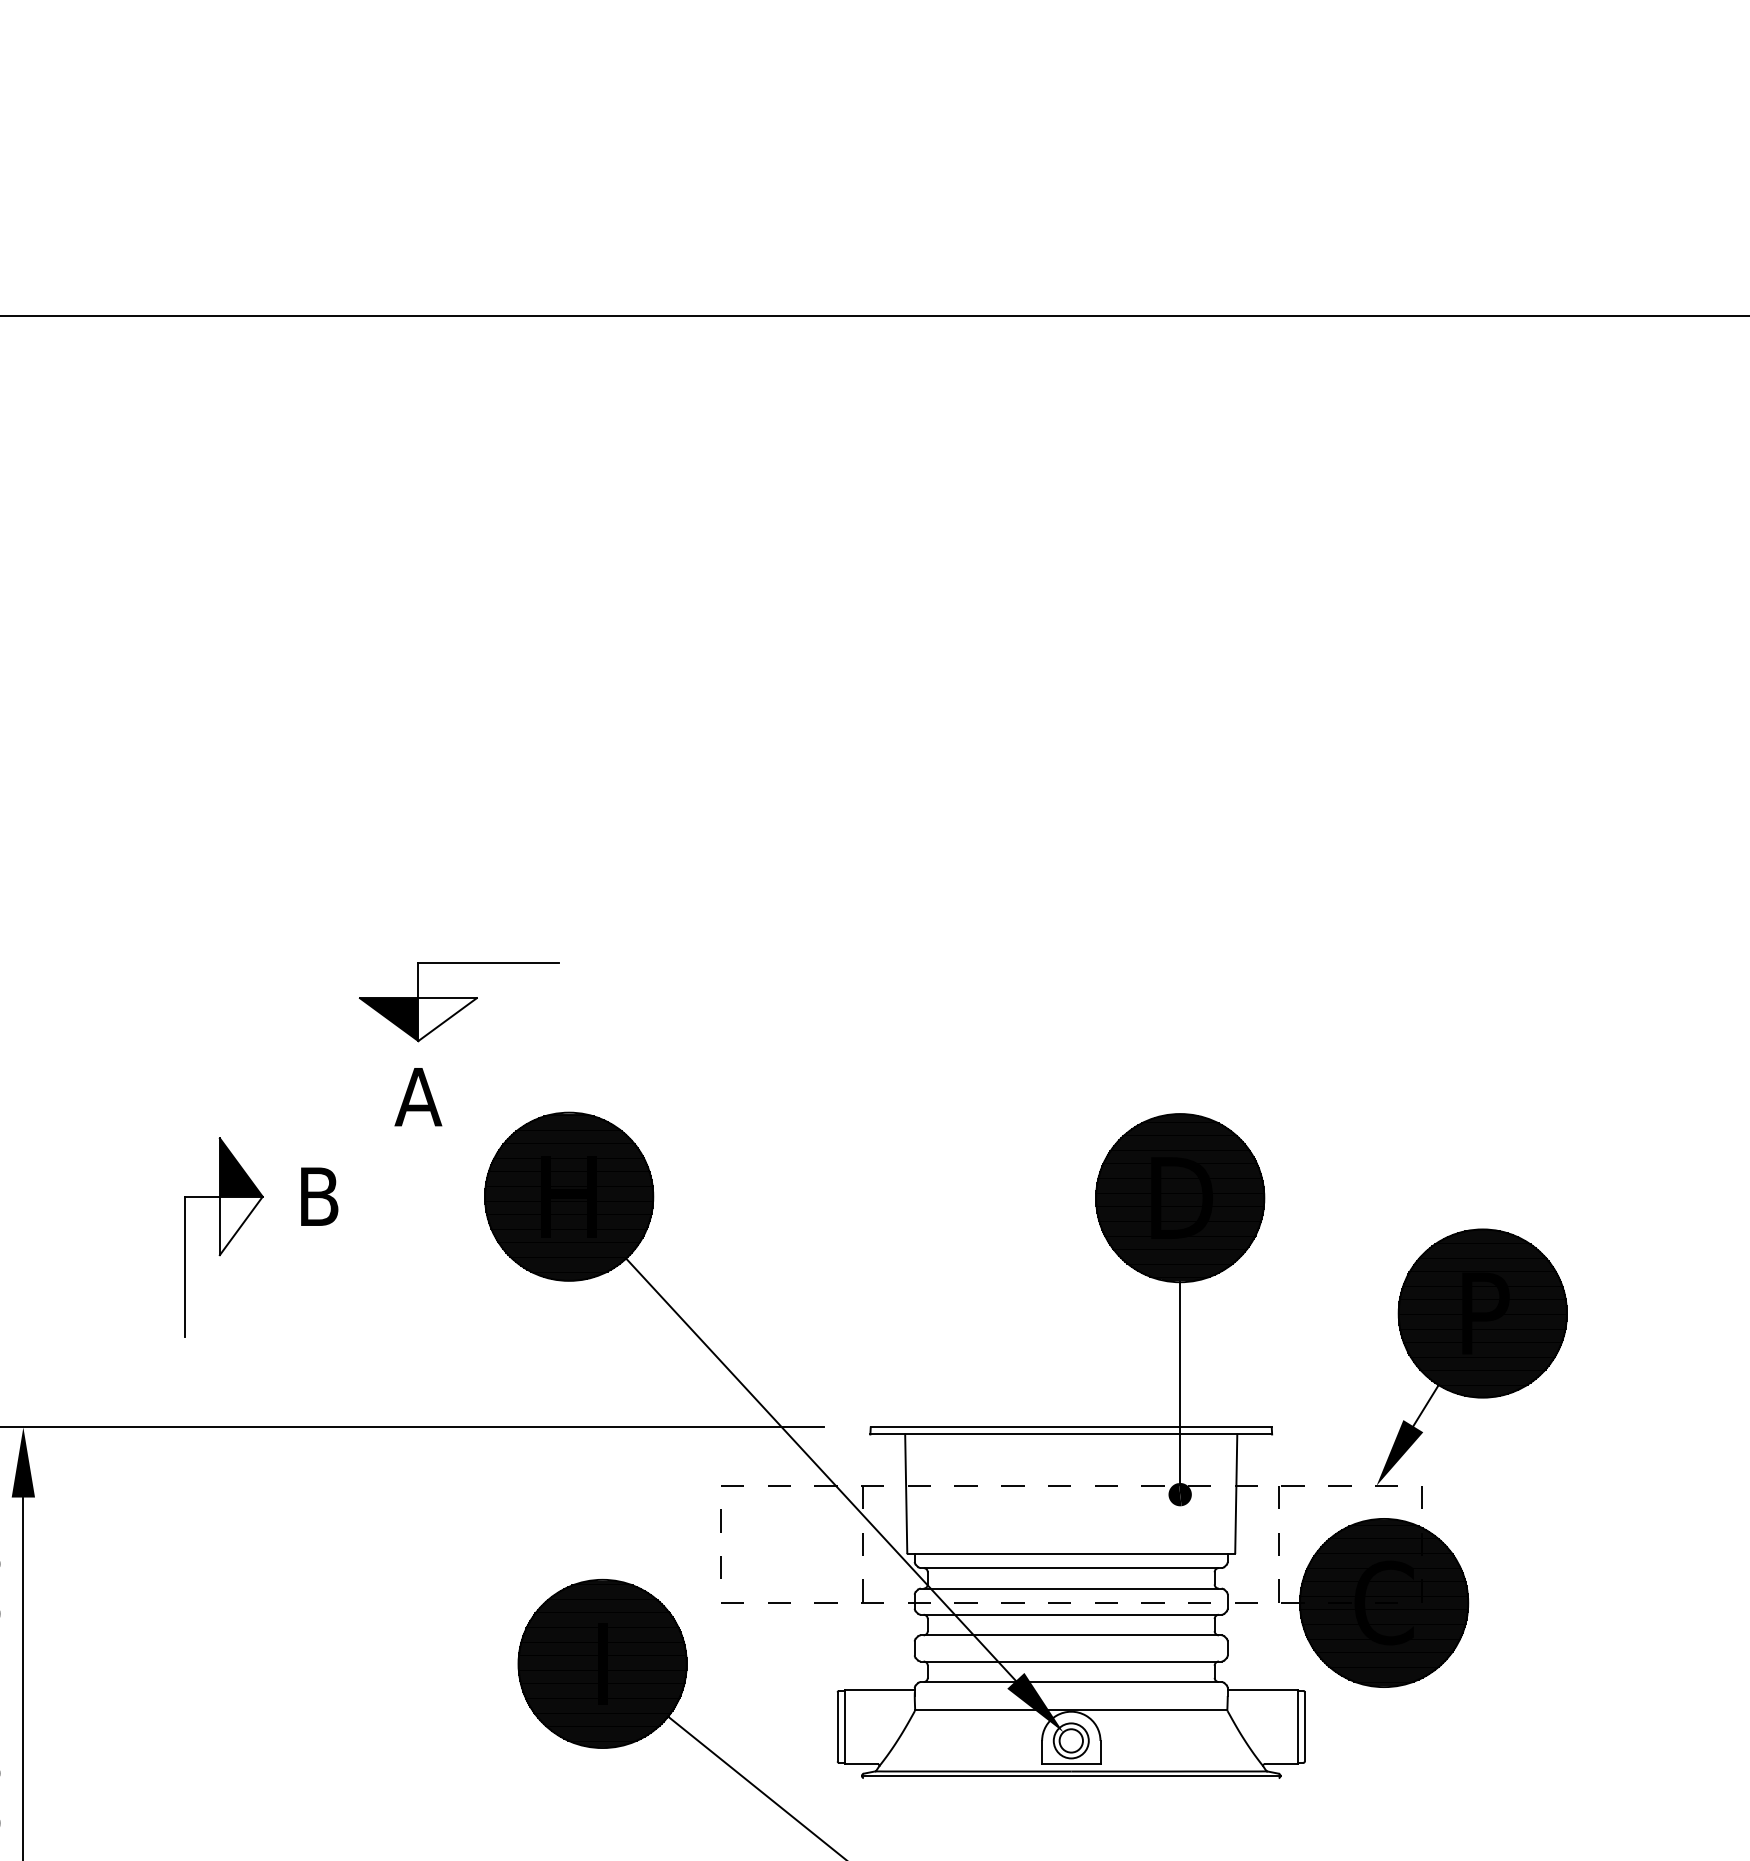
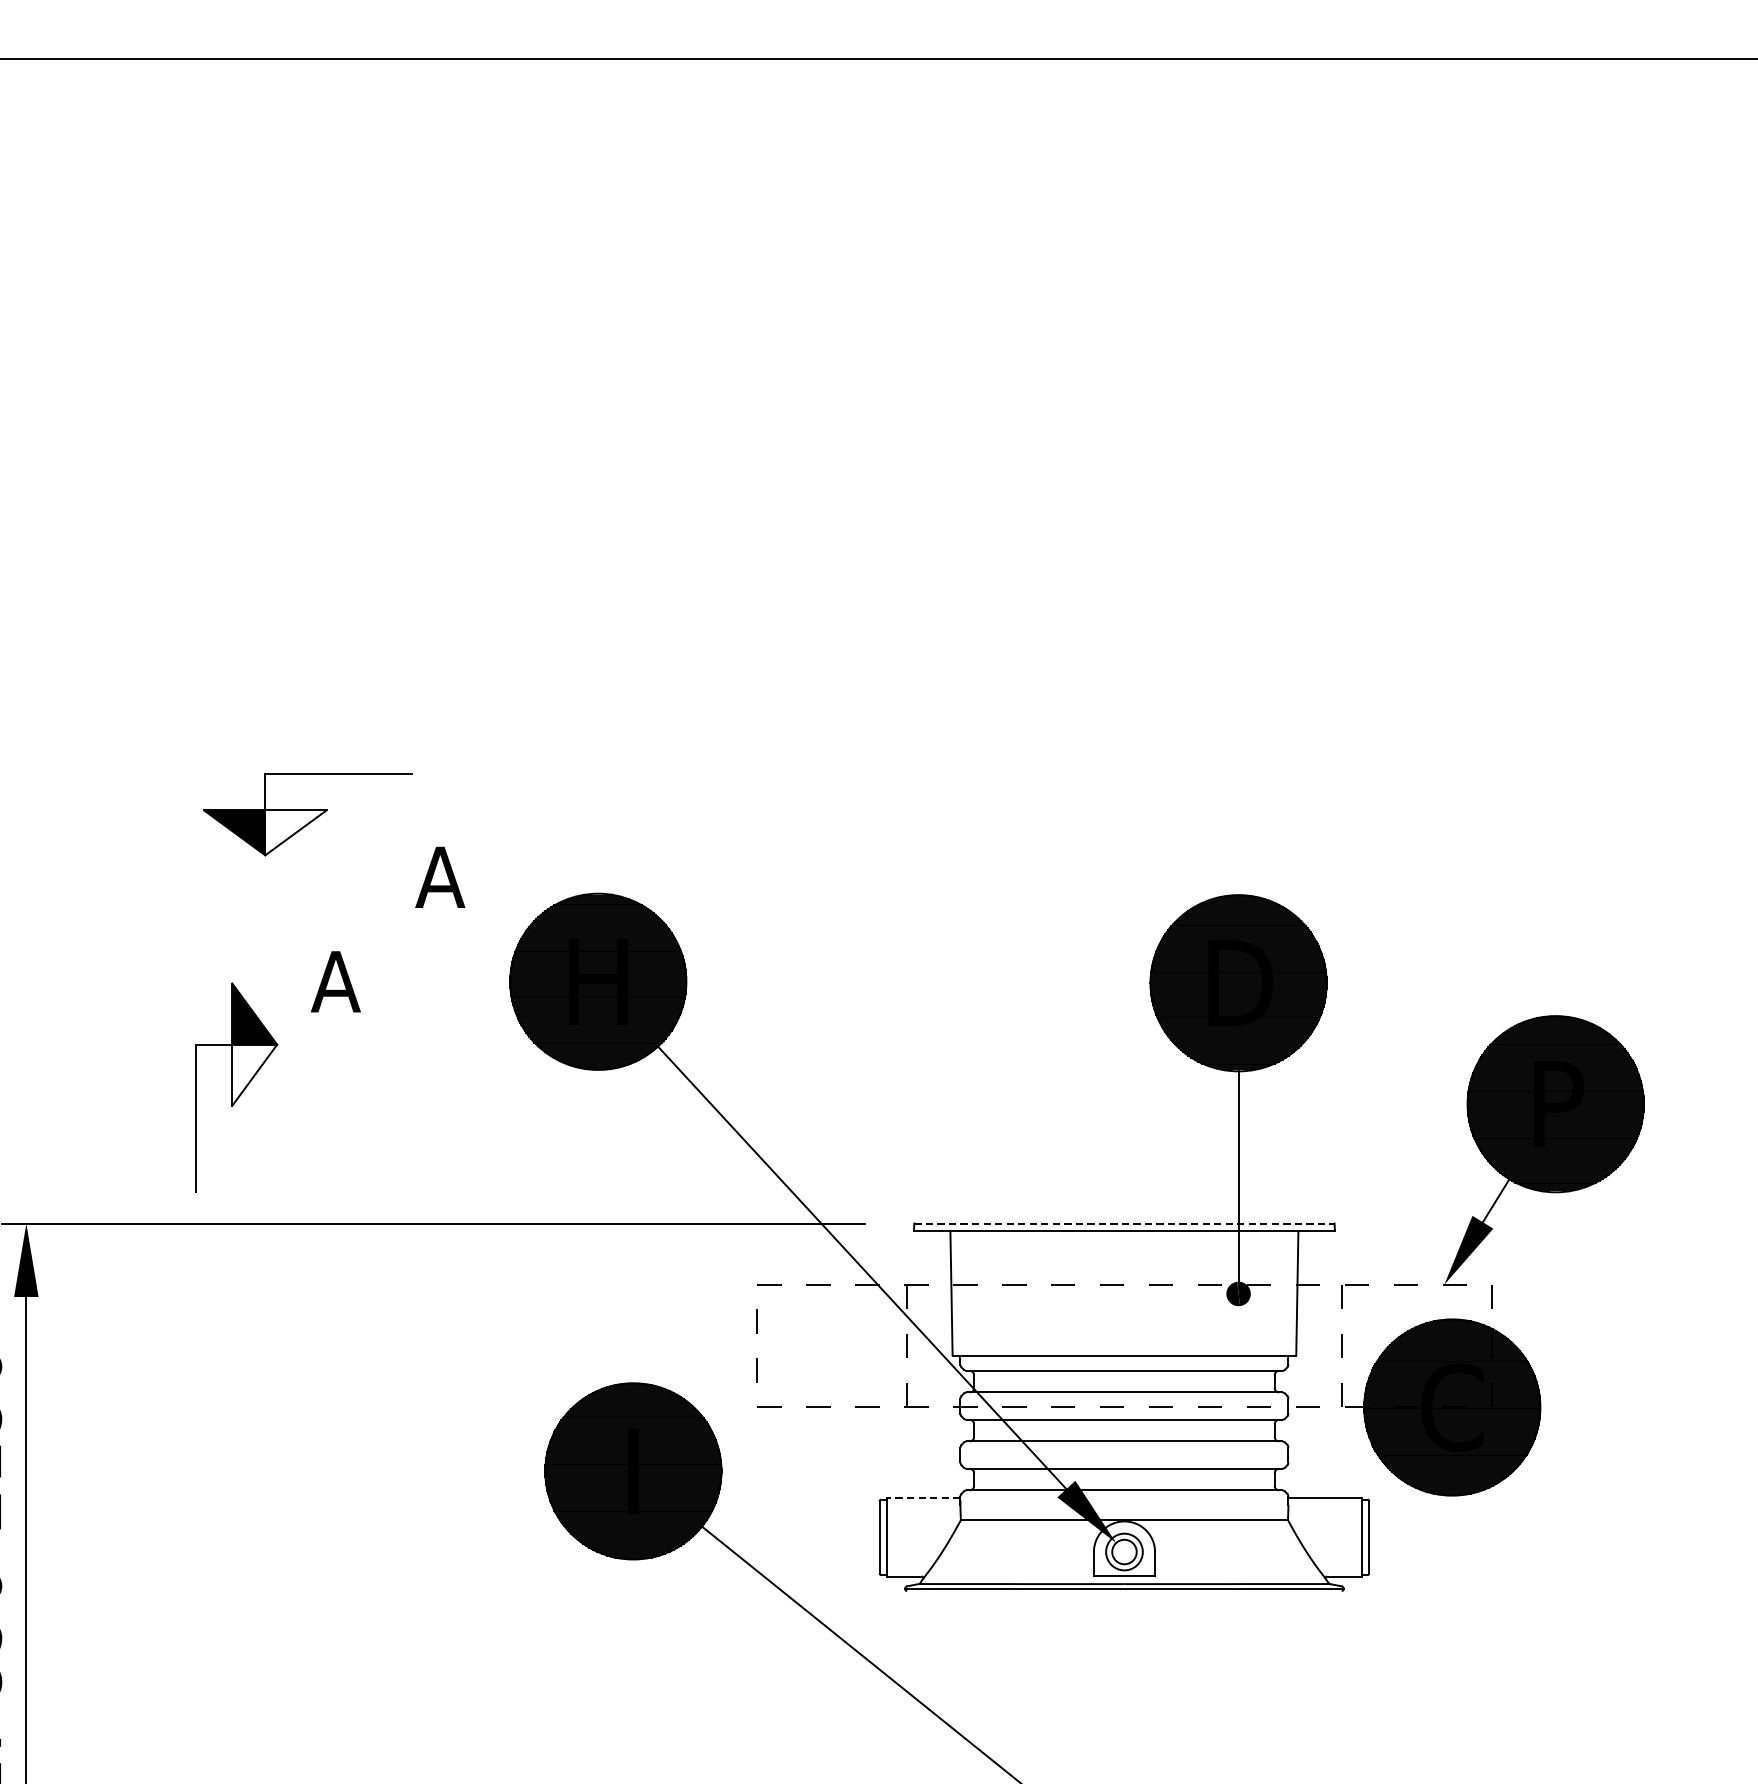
part: (459, 1002) -> (308, 814), moved
text: (318, 1196) -> (335, 981), B -> A
part: (223, 1237) -> (236, 1087), moved
line: (1071, 1427) -> (1124, 1223), solid -> dashed
line: (879, 1689) -> (923, 1498), solid -> dashed

